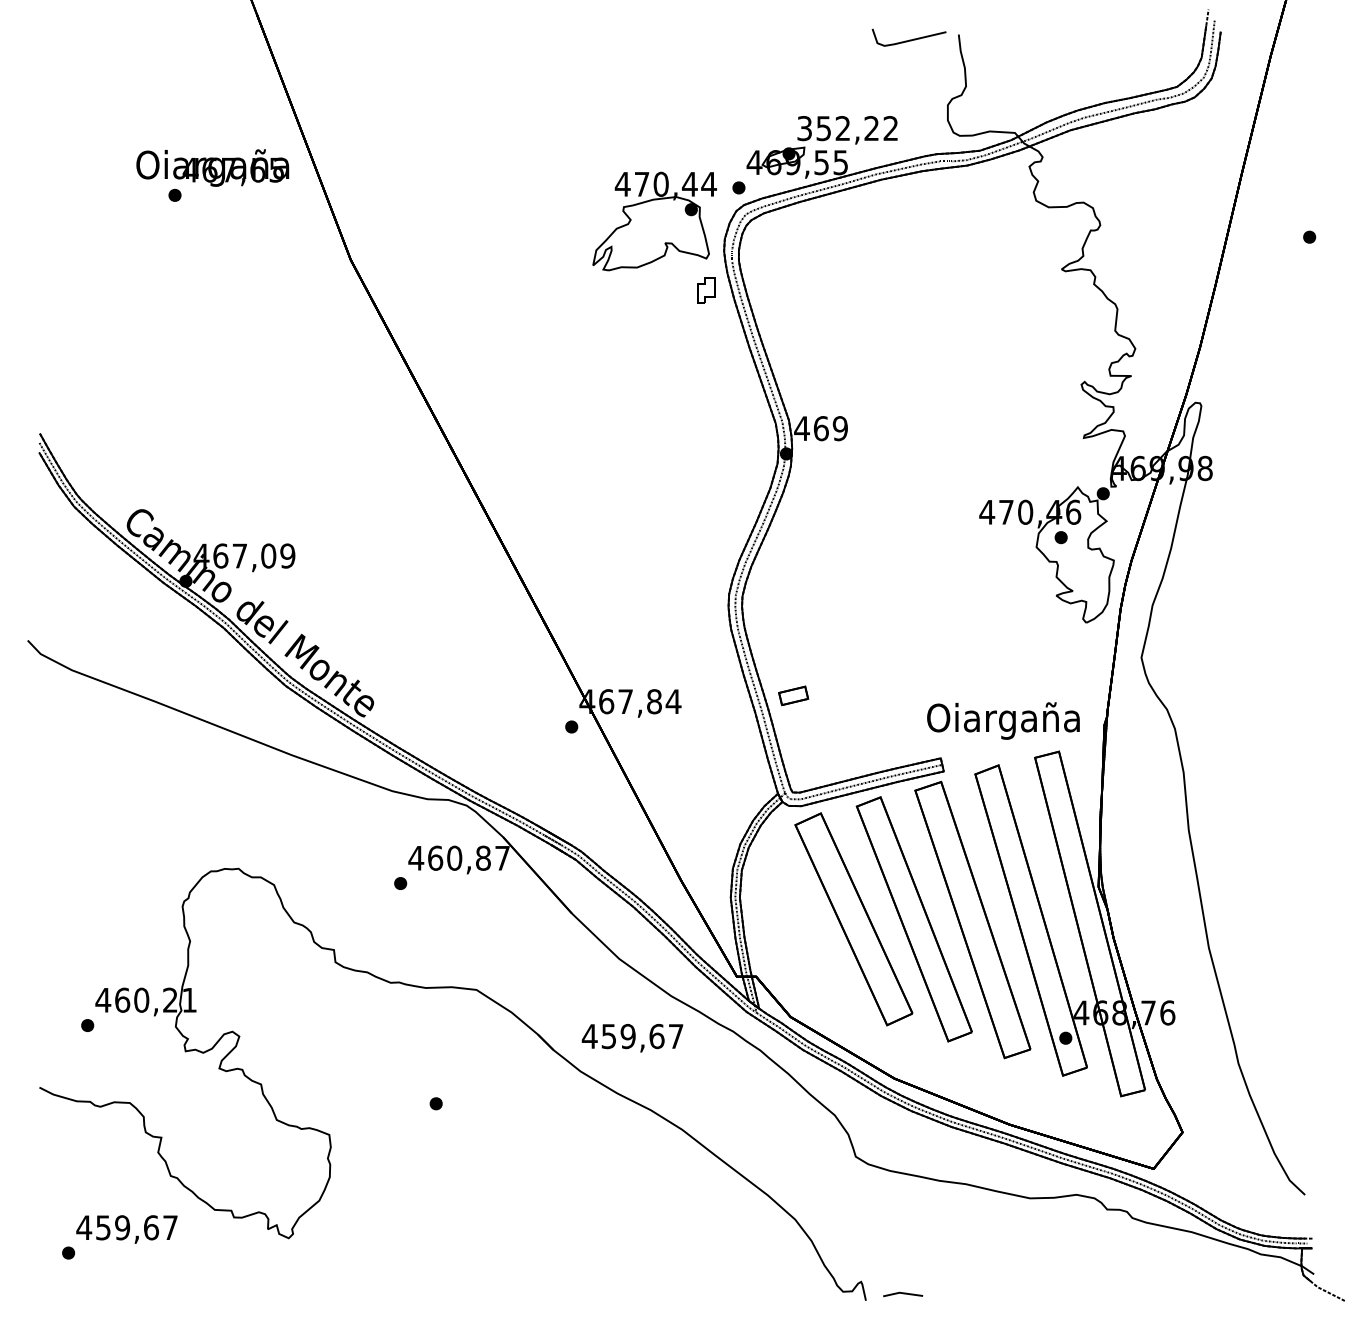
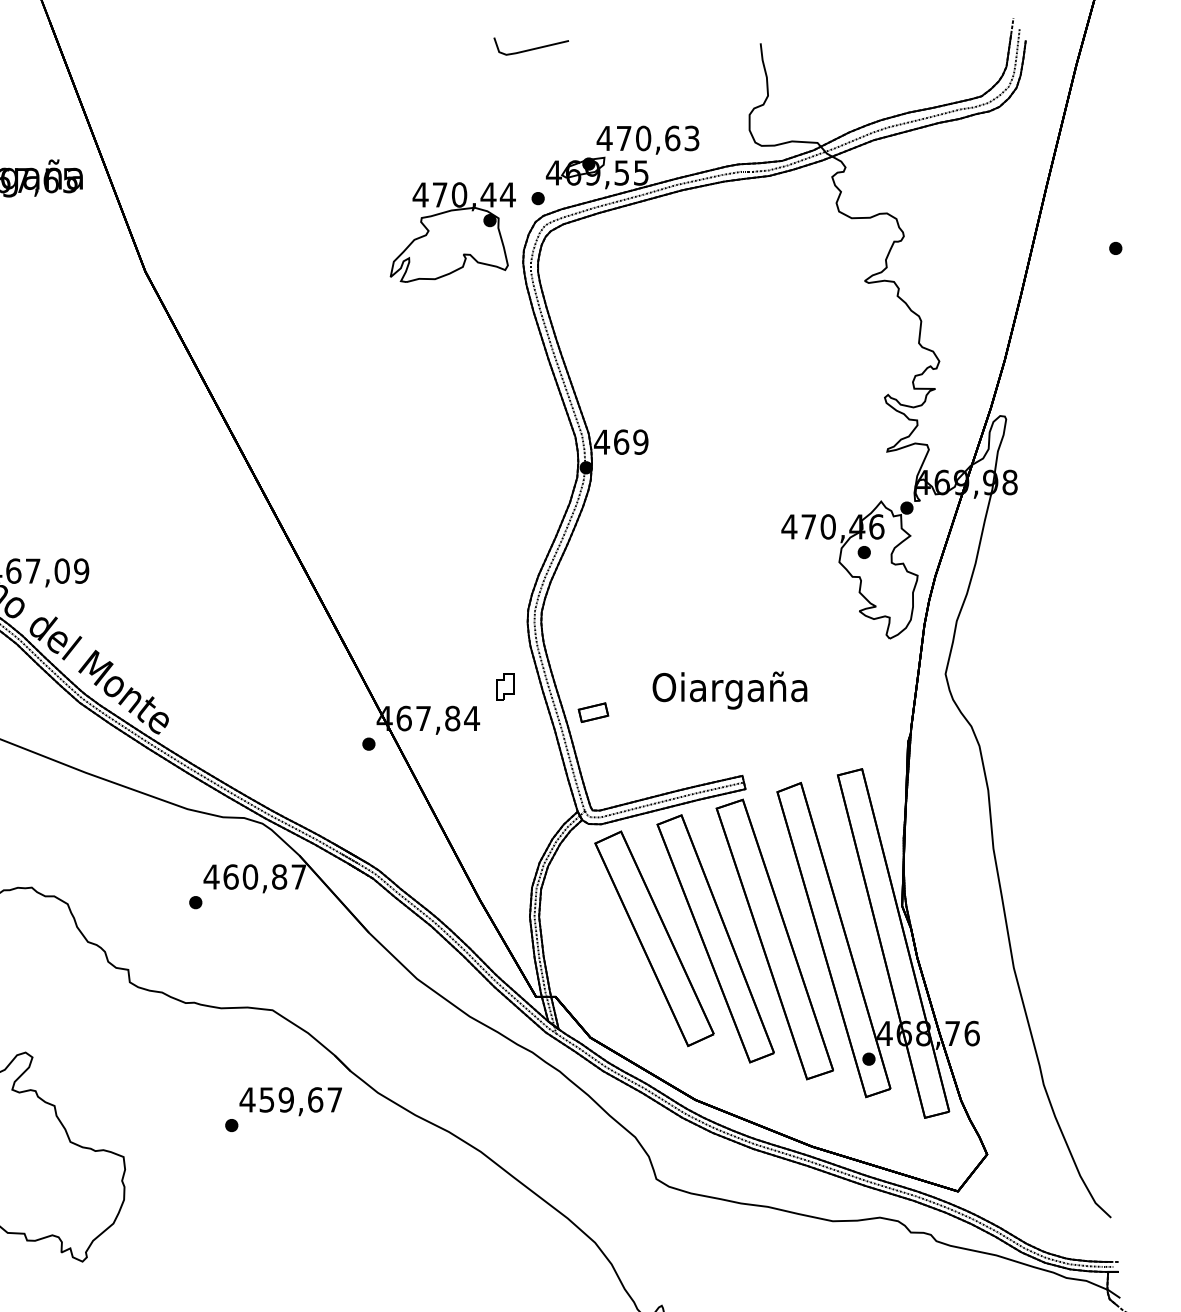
line: (909, 39) -> (531, 48), moved
text: (847, 128) -> (648, 138), 352,22 -> 470,63
part: (706, 290) -> (505, 686), moved
text: (1003, 720) -> (730, 690), moved
text: (632, 1038) -> (290, 1101), moved

